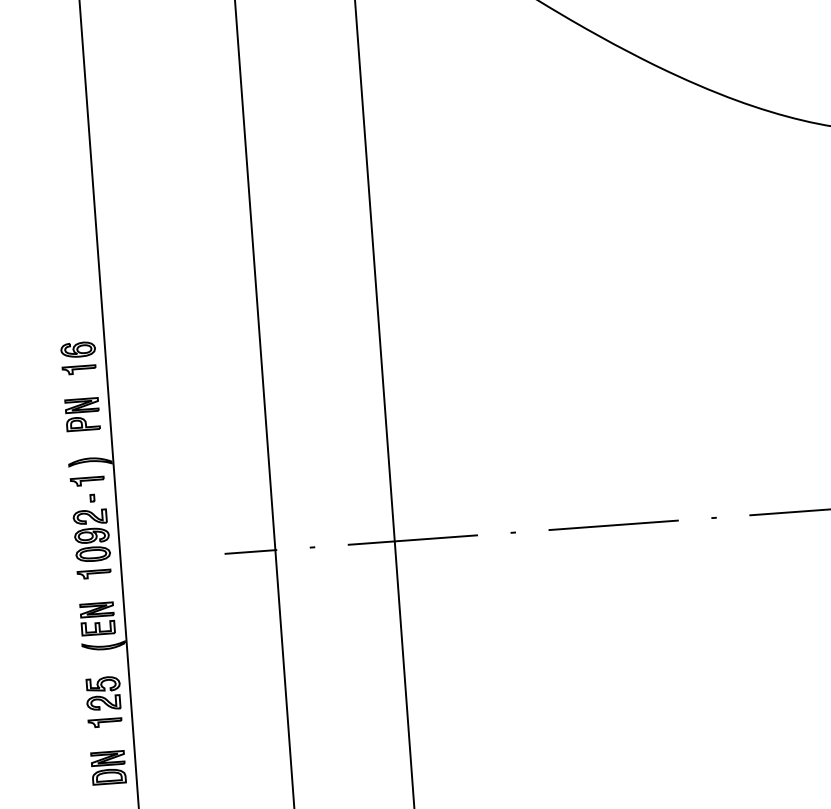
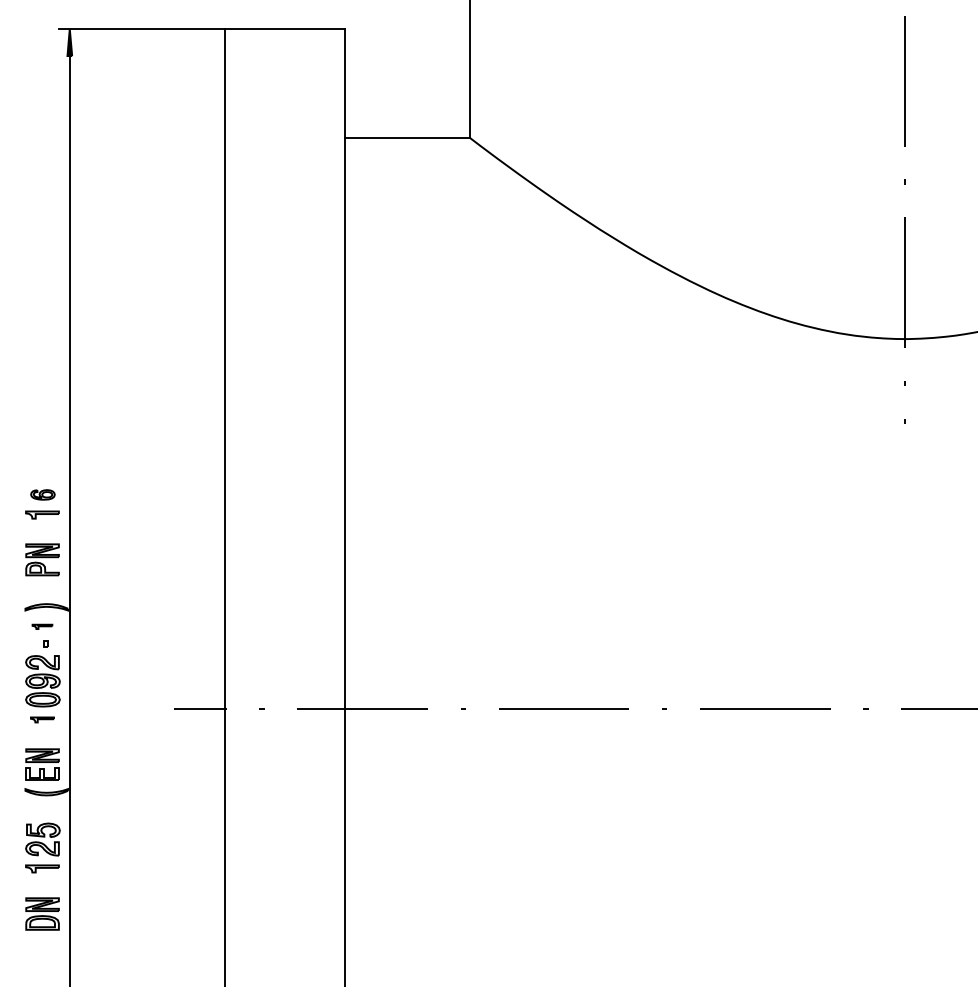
part: (77, 349) -> (42, 494), size x0.7
part: (87, 481) -> (42, 626), size x0.6
part: (94, 573) -> (42, 719), size x0.7

